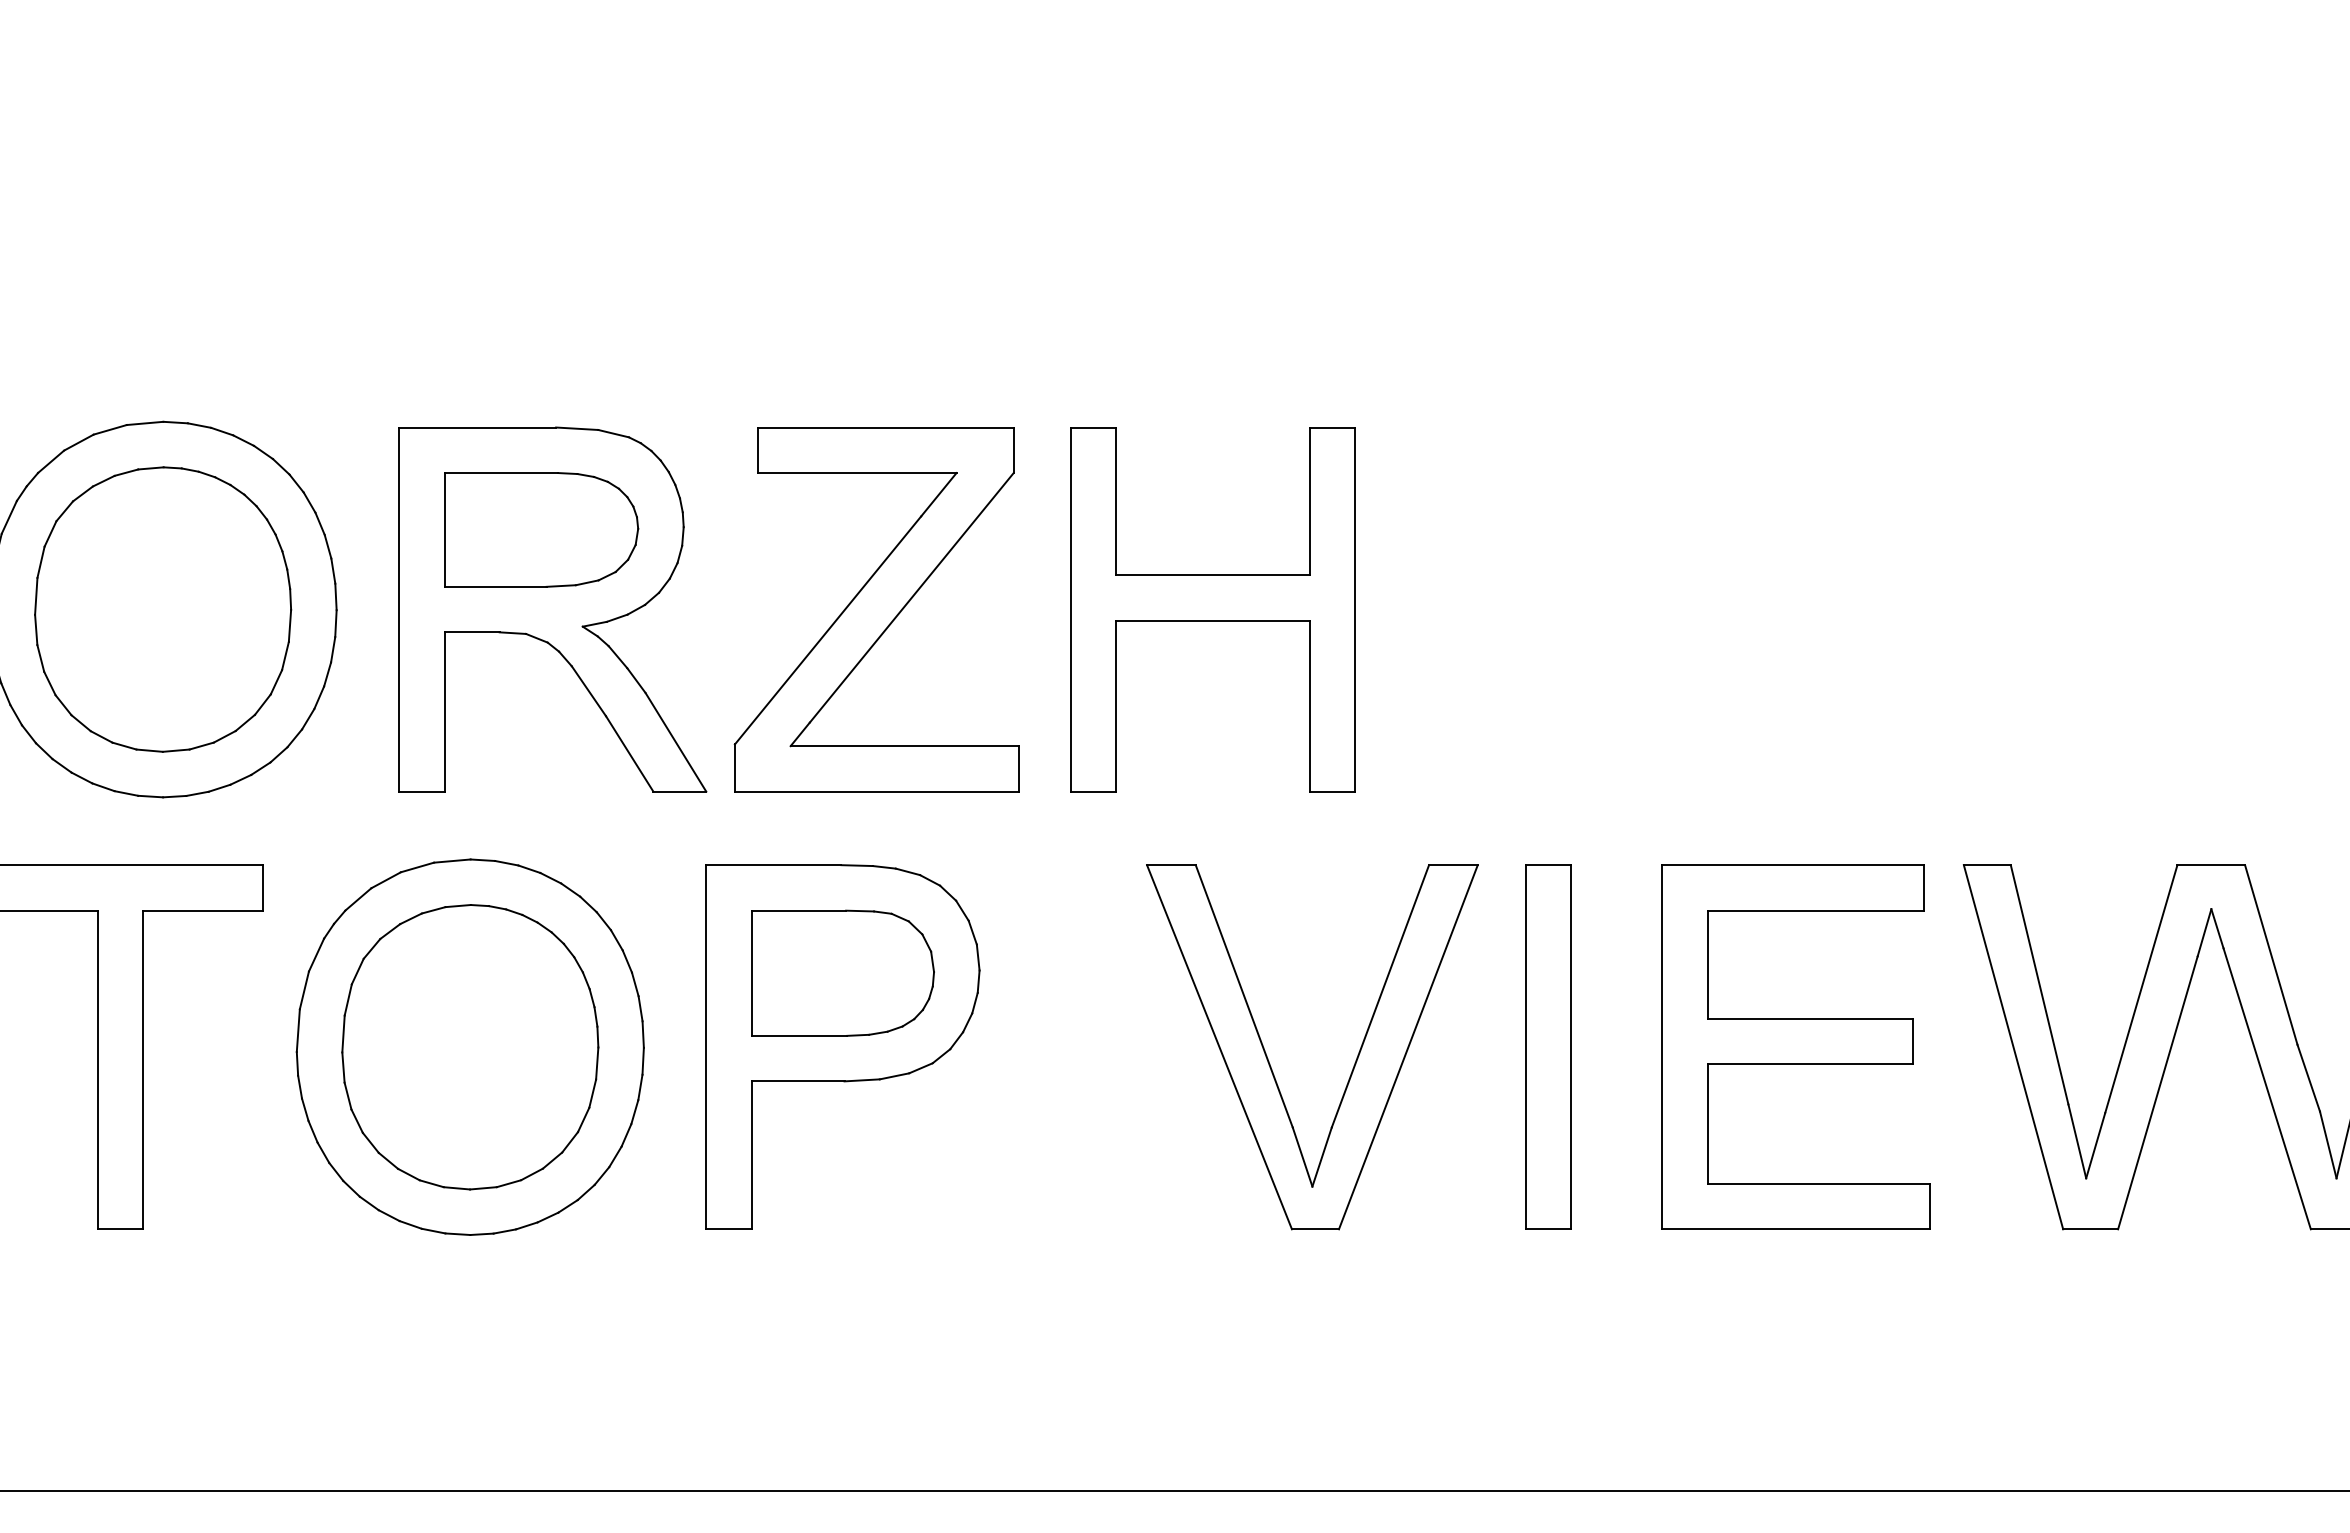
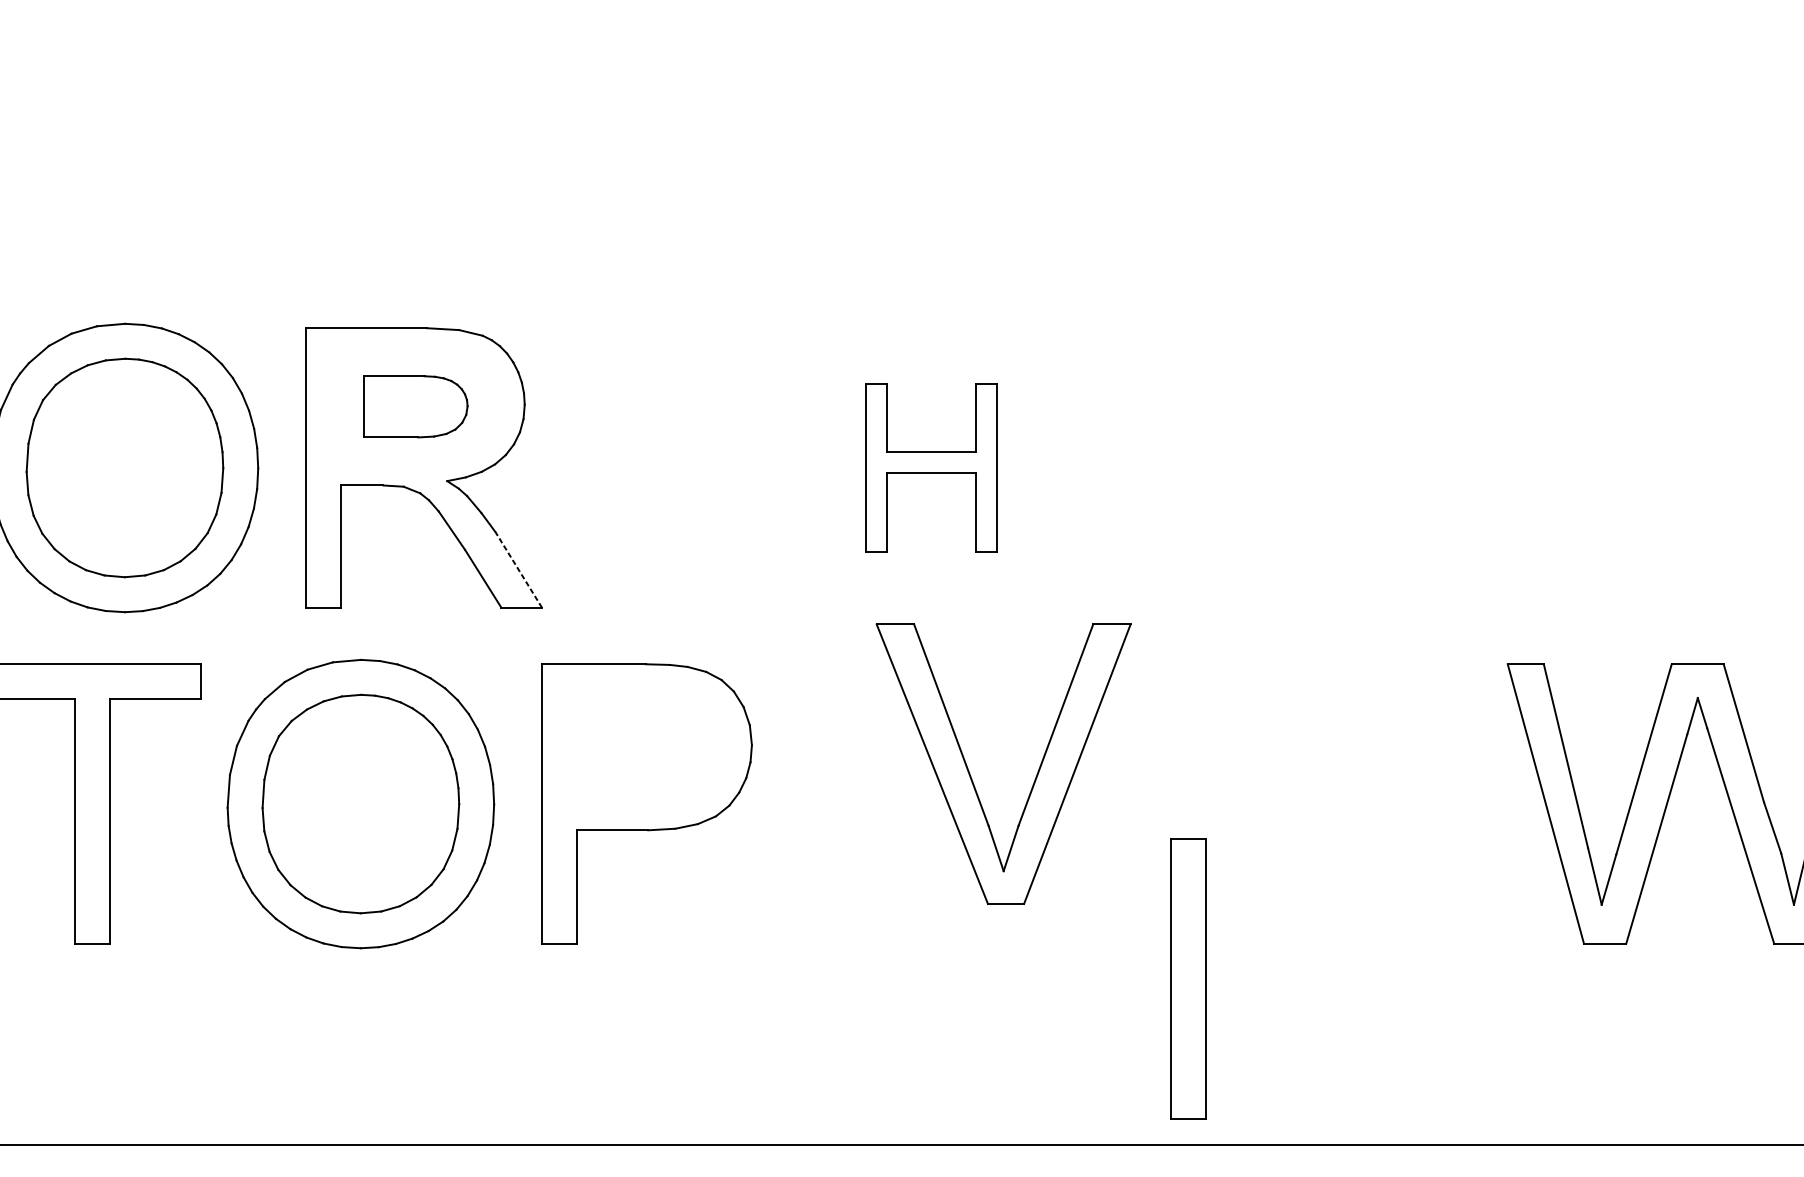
part: (541, 529) -> (415, 406), size x0.7
part: (876, 609) -> (672, 467), removed
part: (1212, 609) -> (930, 467), size x0.6
line: (675, 742) -> (518, 570), solid -> dashed
part: (842, 972) -> (646, 746), removed
part: (1548, 1046) -> (1188, 978), moved
part: (1795, 1046) -> (1378, 803), removed
part: (1354, 1062) -> (1035, 775), moved

